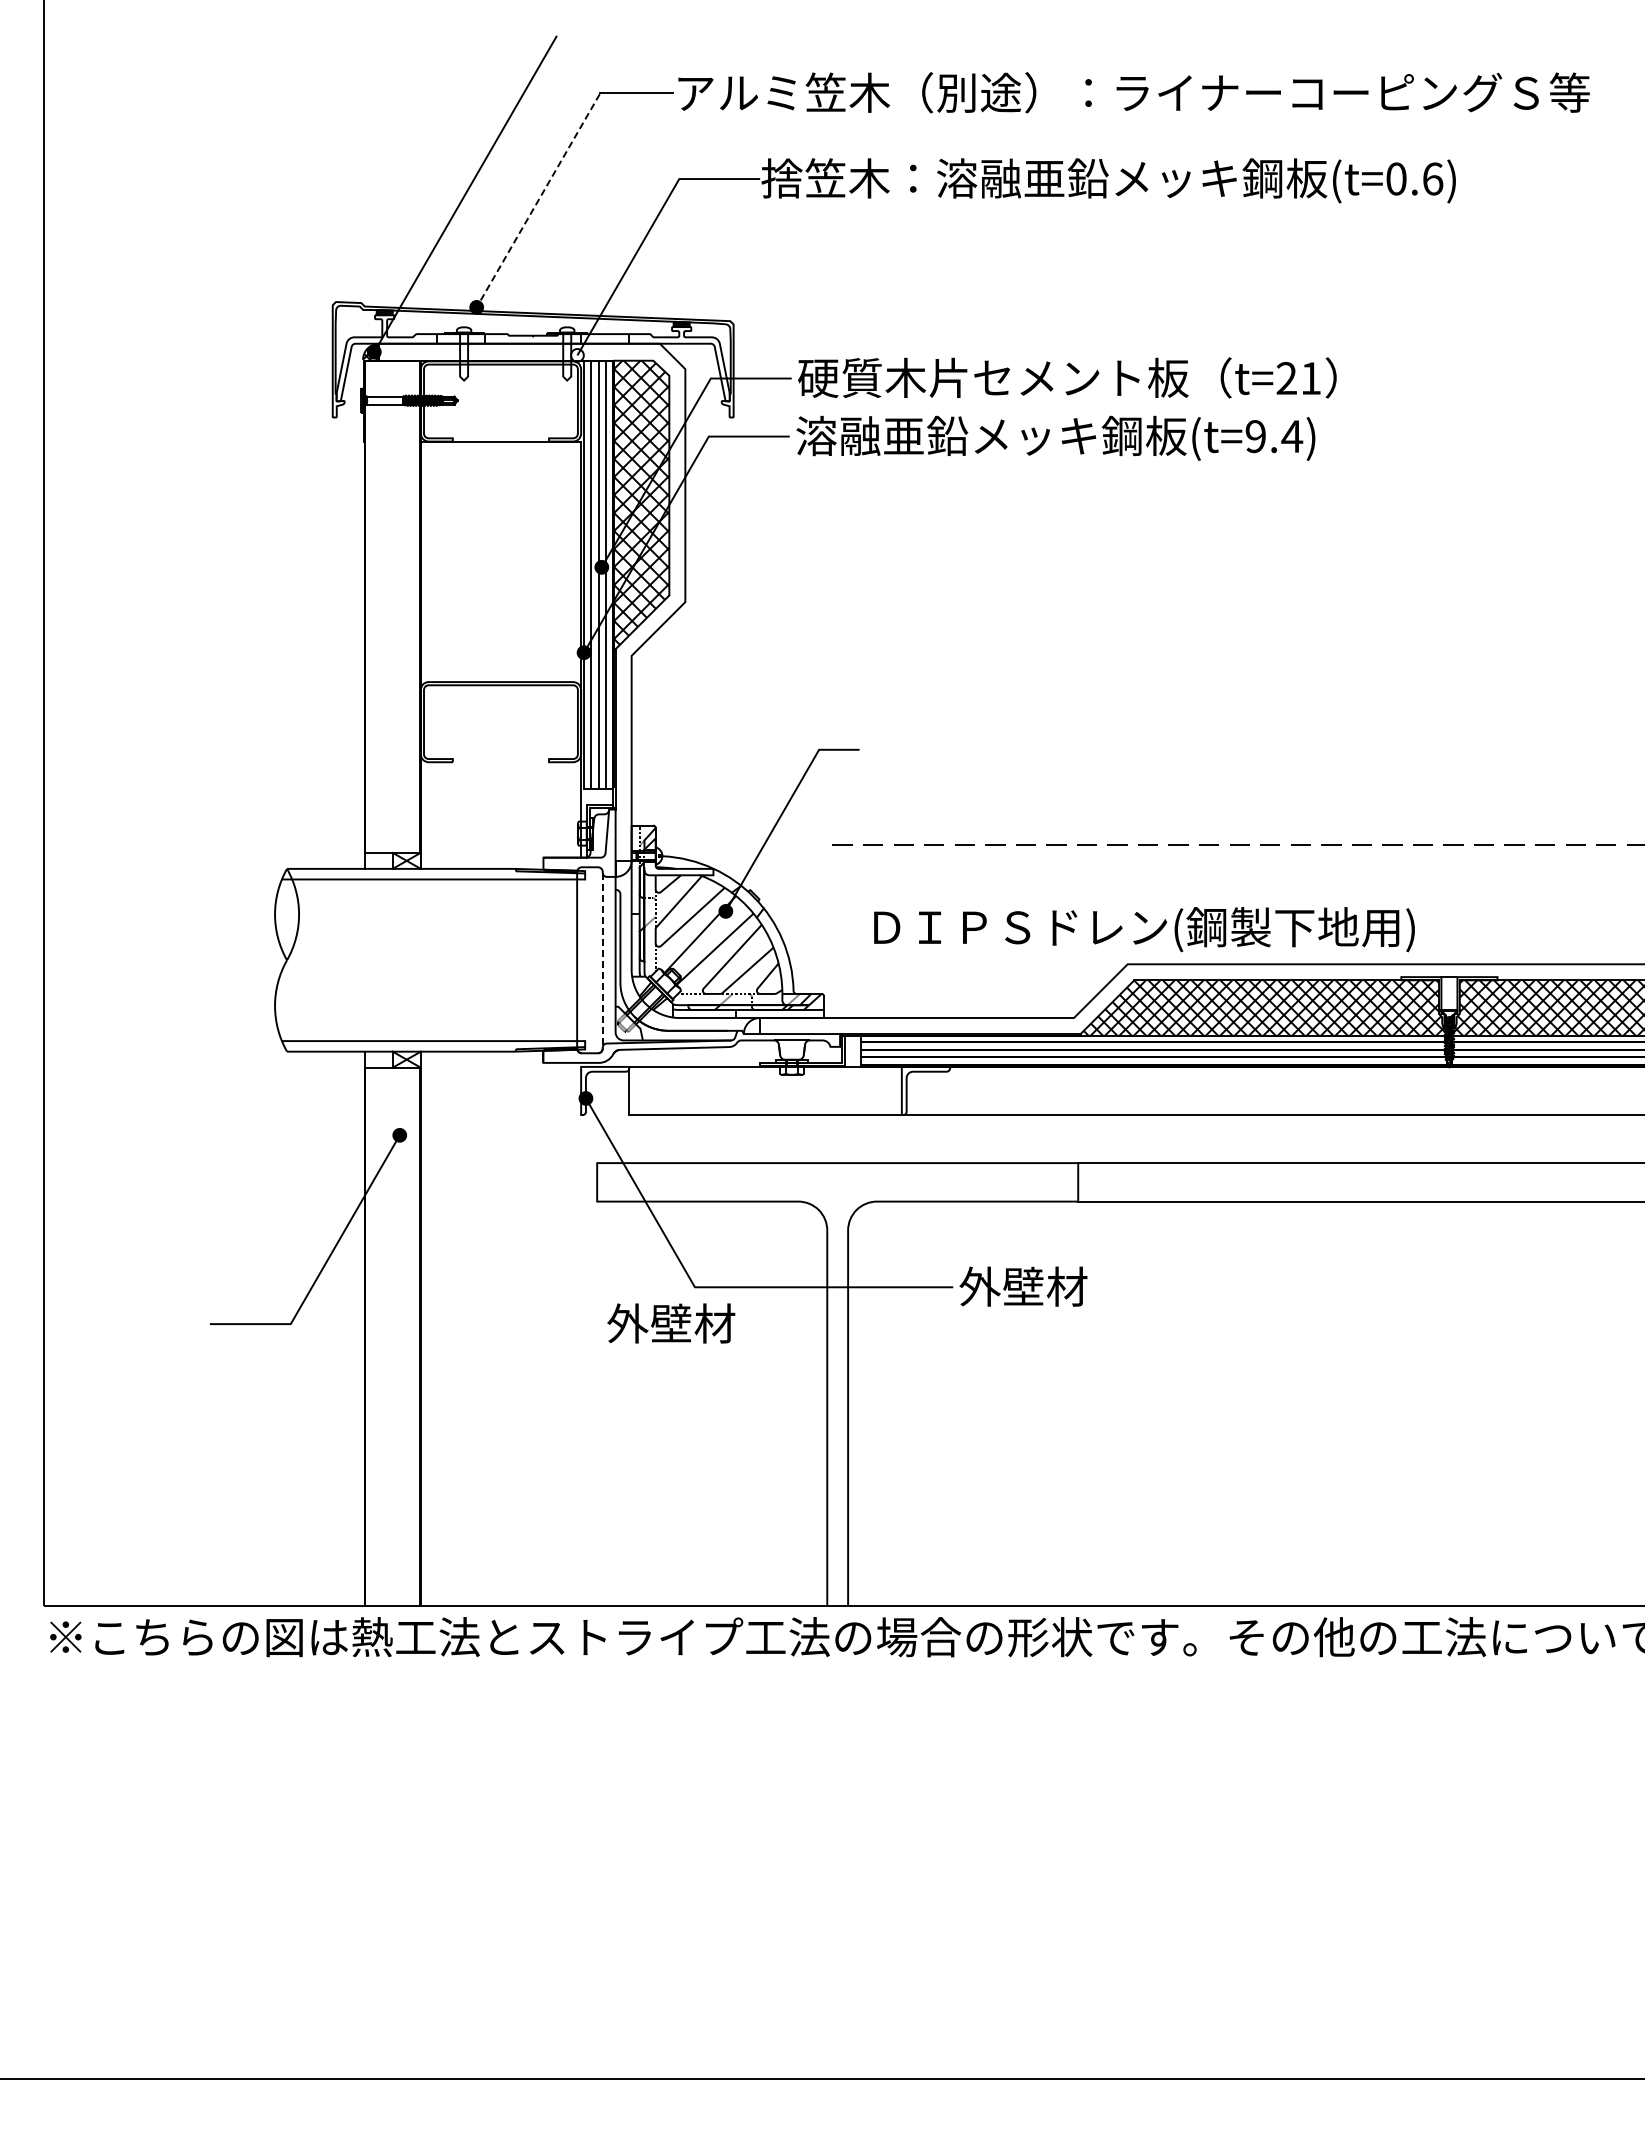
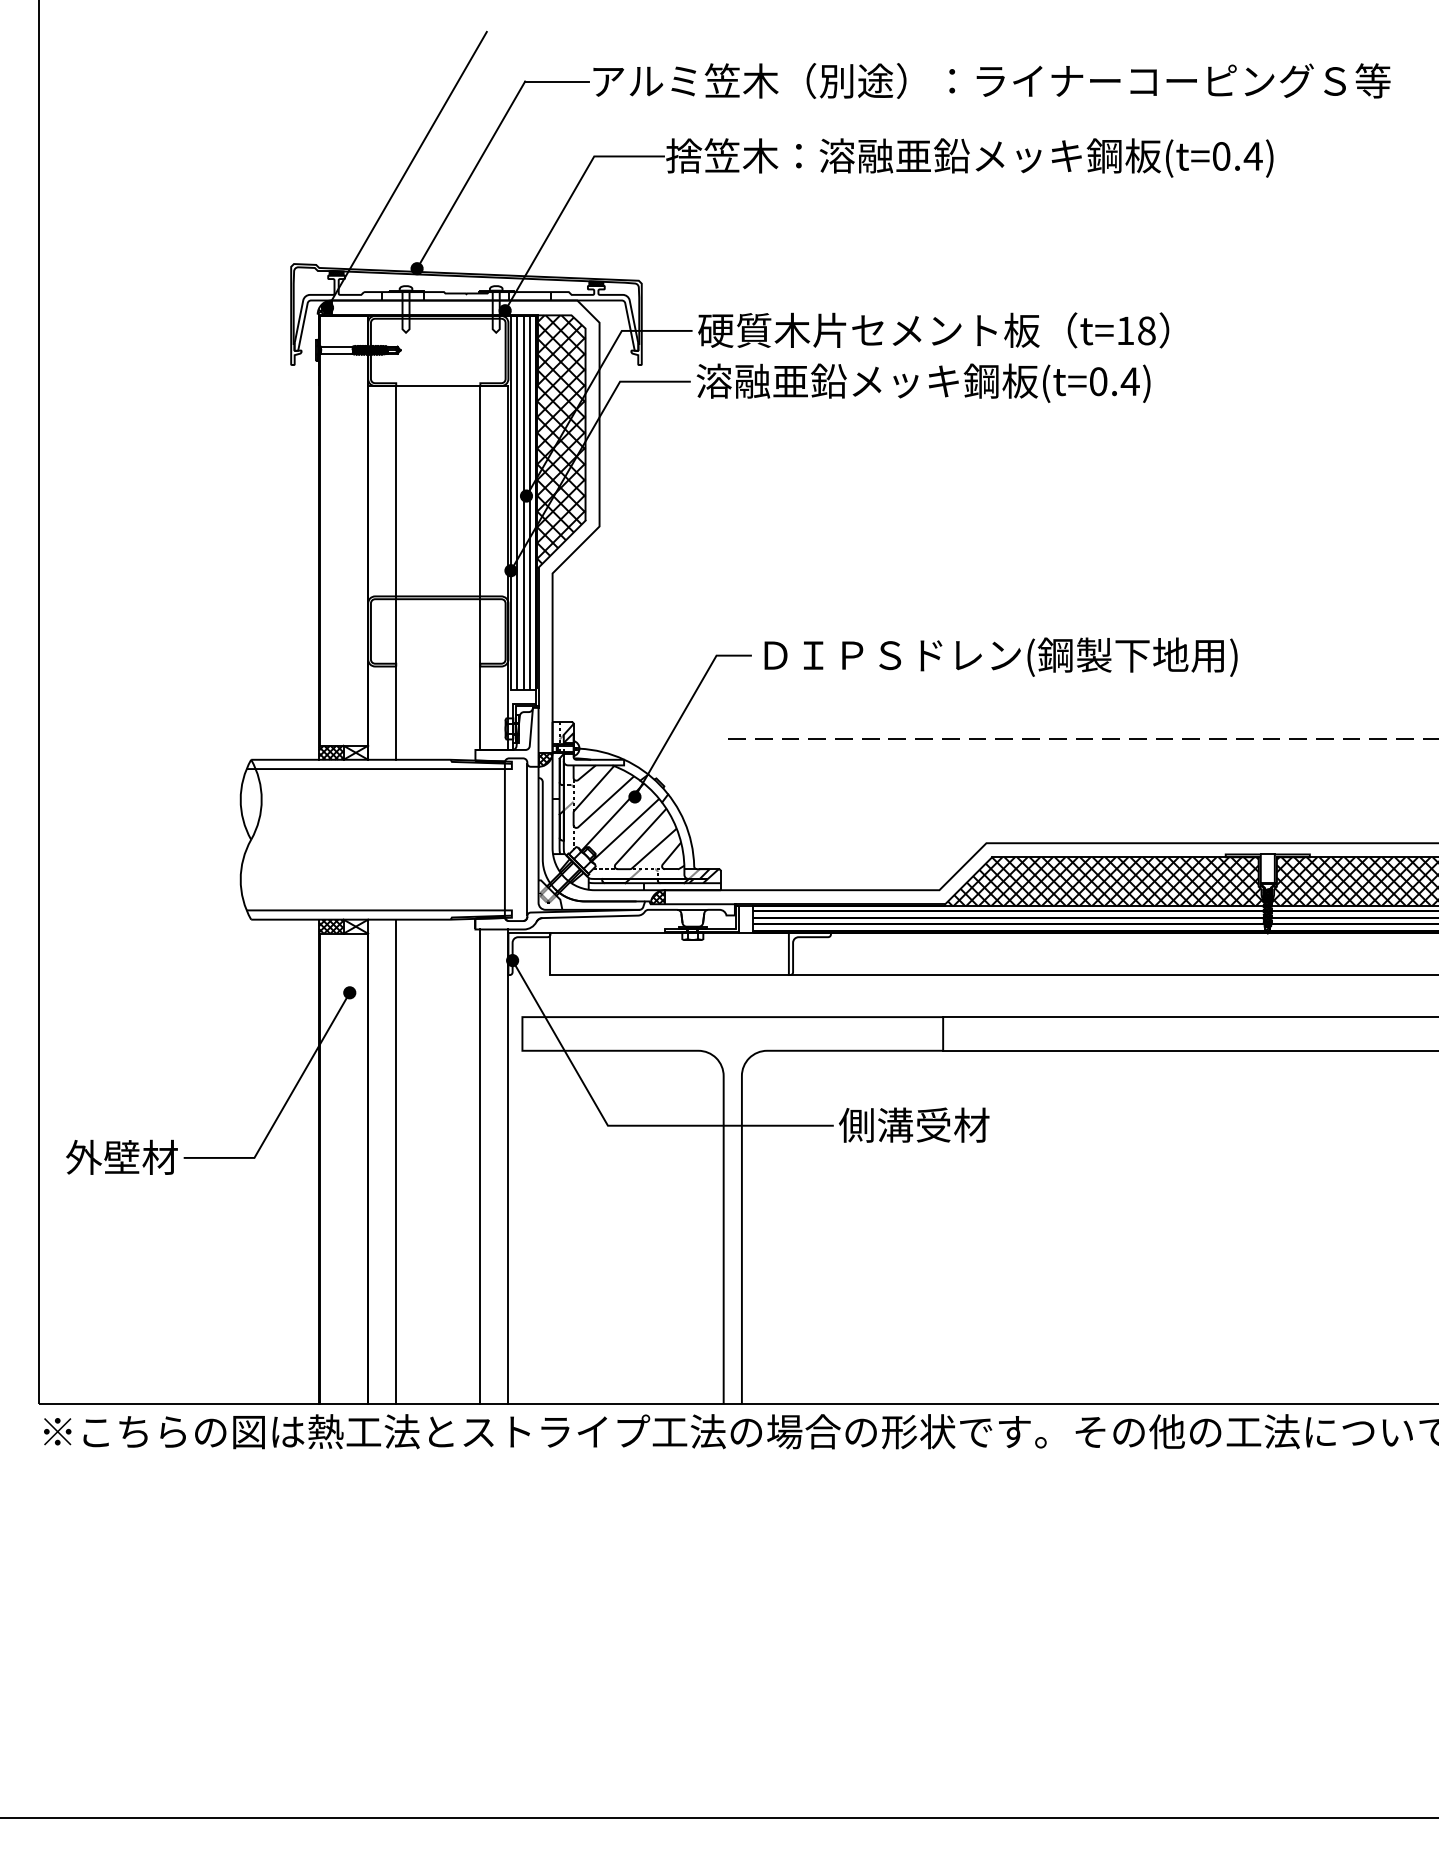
text: (1432, 178) -> (1253, 155), (t=0.6) -> (t=0.4)
line: (538, 201) -> (471, 176), dashed -> solid
fill: (577, 355) -> (505, 310), added
text: (1298, 378) -> (1135, 330), t=21 -> t=18
text: (1255, 436) -> (1098, 381), (t=9.4) -> (t=0.4)
line: (549, 649) -> (480, 567), added
line: (452, 654) -> (395, 572), added
hatch: (378, 860) -> (331, 752), added
hatch: (623, 867) -> (545, 758), added
text: (1144, 929) -> (1001, 657), moved
line: (602, 960) -> (527, 839), dashed -> solid
hatch: (751, 1026) -> (657, 897), added
hatch: (378, 1059) -> (331, 926), added
text: (1045, 1286) -> (914, 1125), 外壁材 -> 側溝受材
text: (671, 1323) -> (122, 1157), moved
line: (452, 1328) -> (395, 1161), added
line: (549, 1333) -> (480, 1166), added
line: (581, 1333) -> (508, 1166), added

